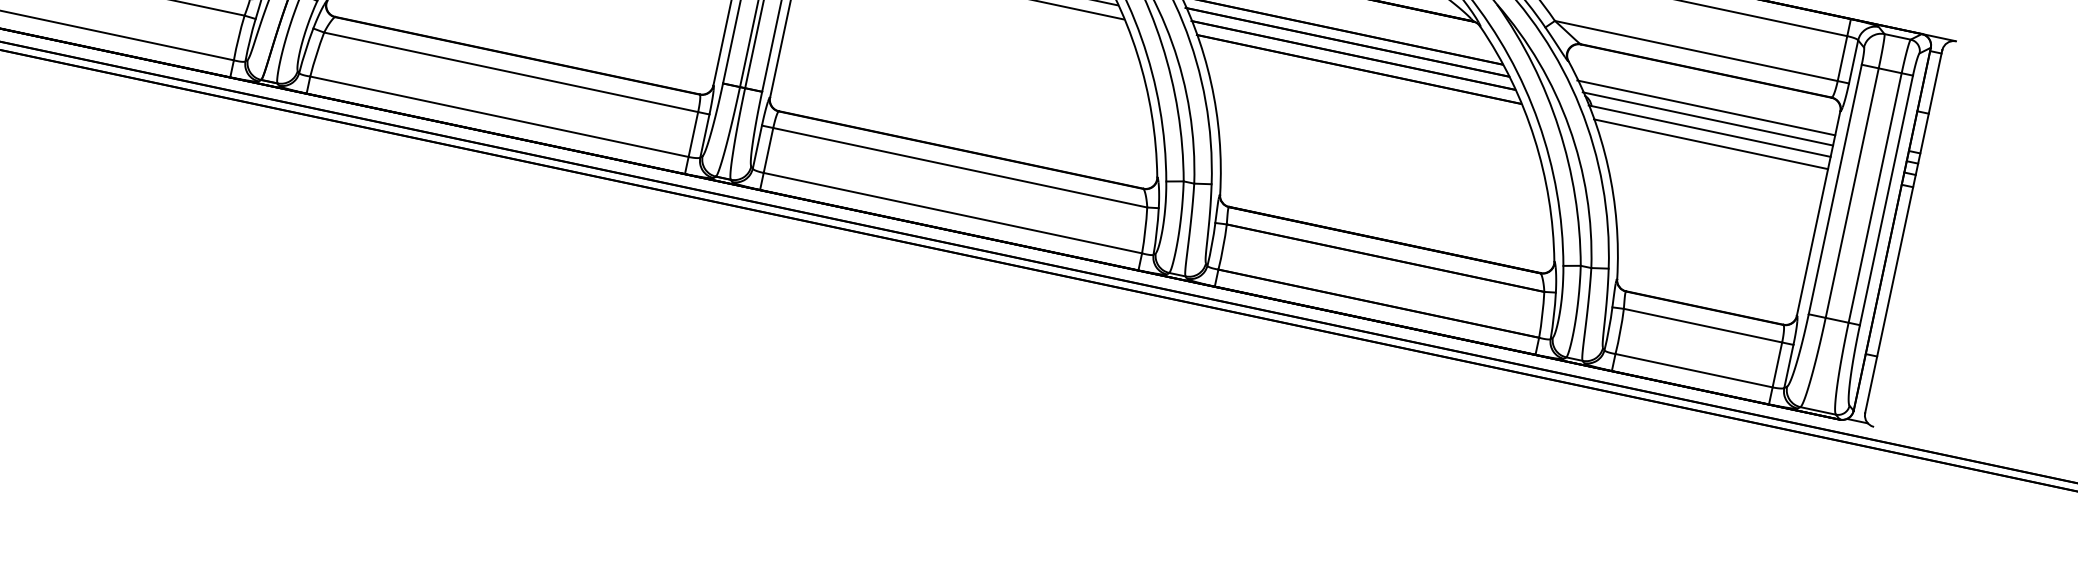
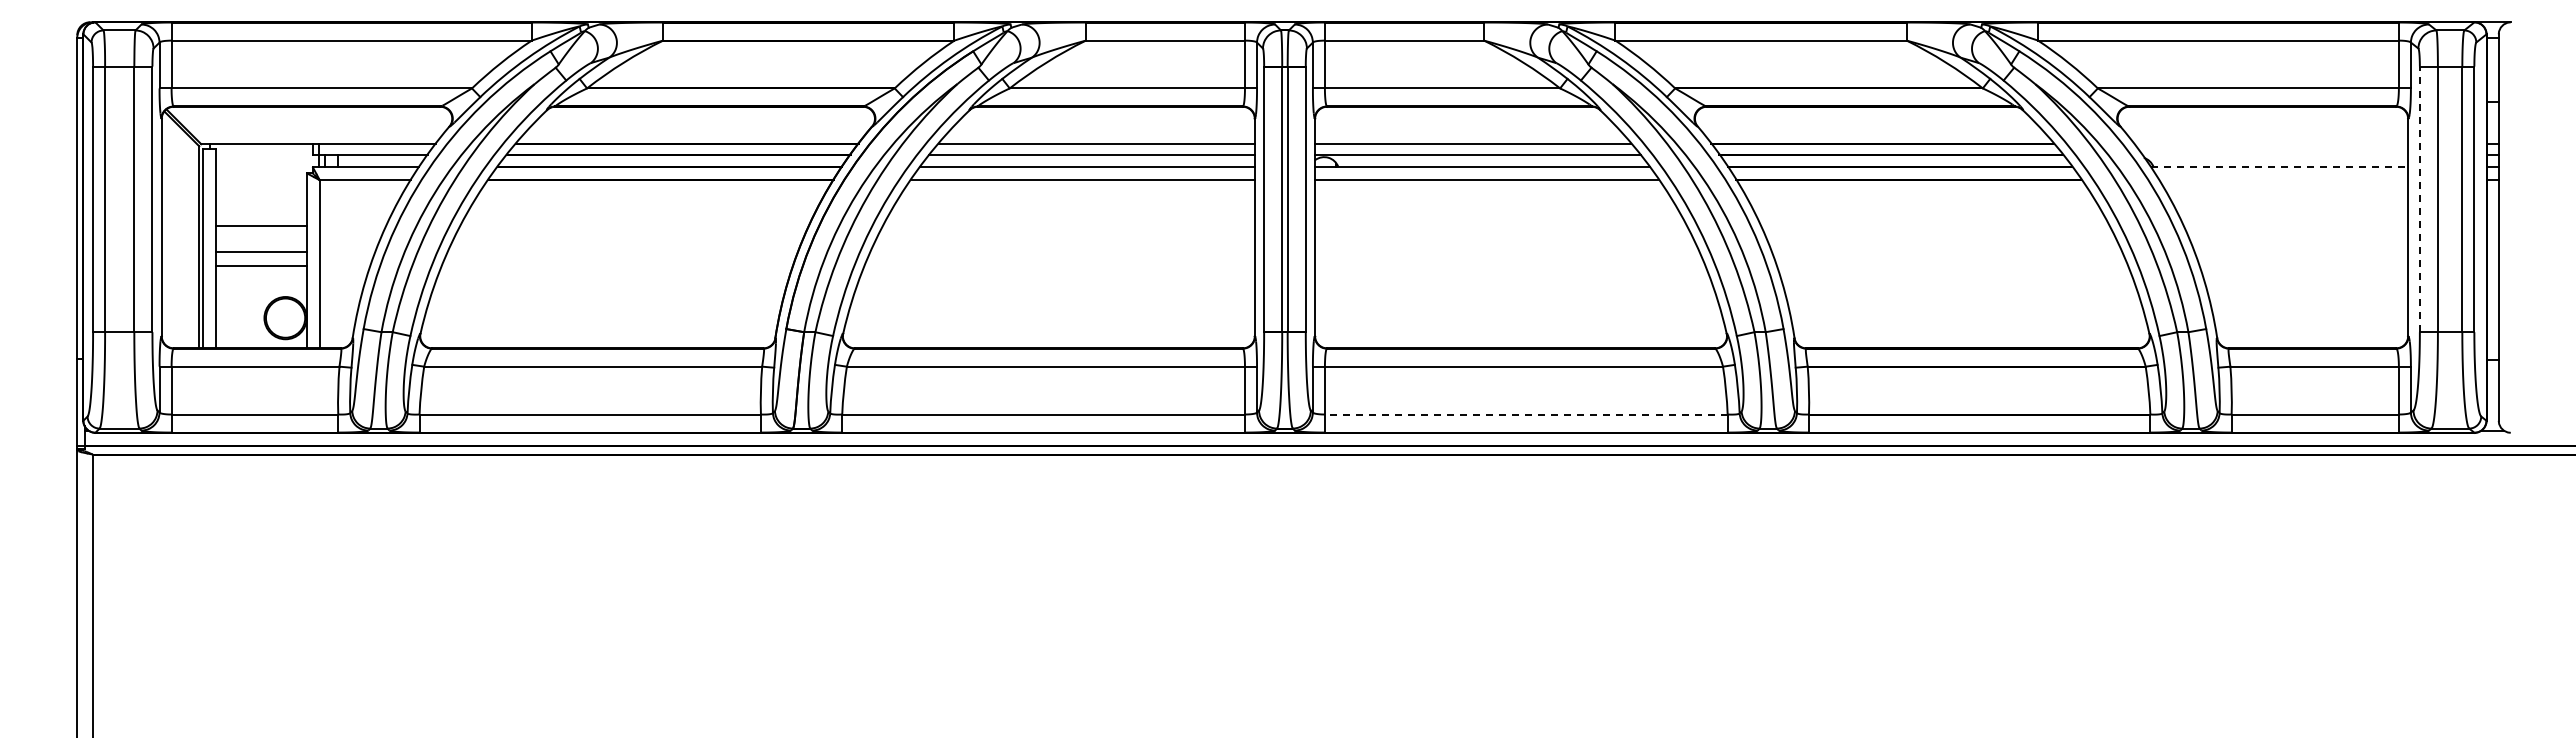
line: (1705, 108) -> (2270, 144), removed
line: (1707, 119) -> (2274, 155), removed
line: (1709, 131) -> (2279, 167), solid -> dashed
line: (1710, 144) -> (2283, 180), removed
line: (1834, 189) -> (2419, 199), solid -> dashed
line: (952, 212) -> (1525, 414), solid -> dashed

